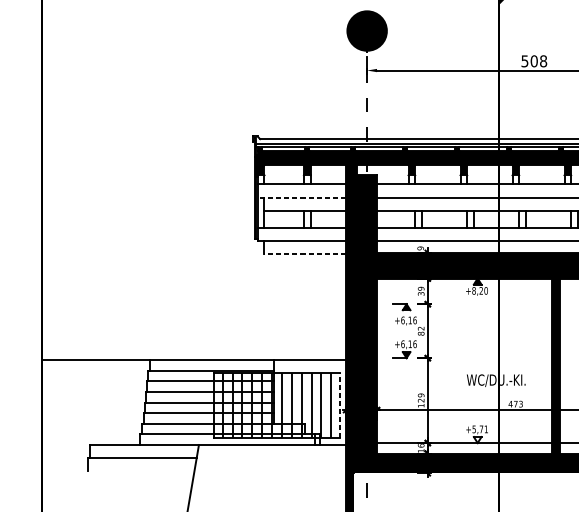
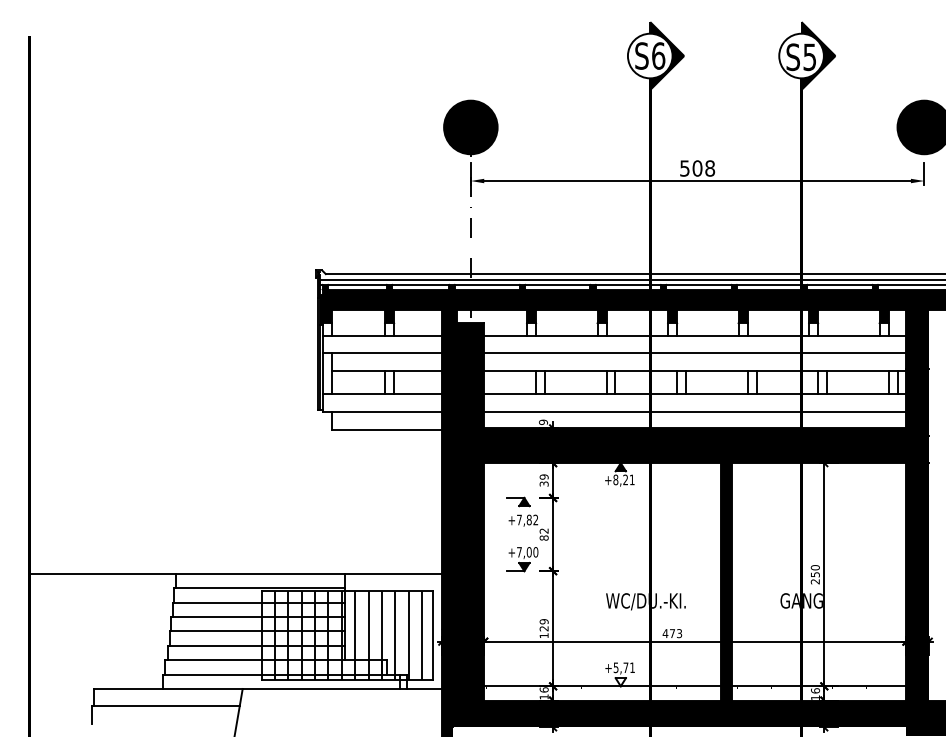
line: (302, 197) -> (382, 353), dashed -> solid
line: (304, 254) -> (386, 430), dashed -> solid
text: (485, 290) -> (631, 479), +8,20 -> +8,21
text: (408, 320) -> (527, 519), +6,16 -> +7,82
text: (408, 344) -> (527, 552), +6,16 -> +7,00
line: (339, 405) -> (433, 635), dashed -> solid

